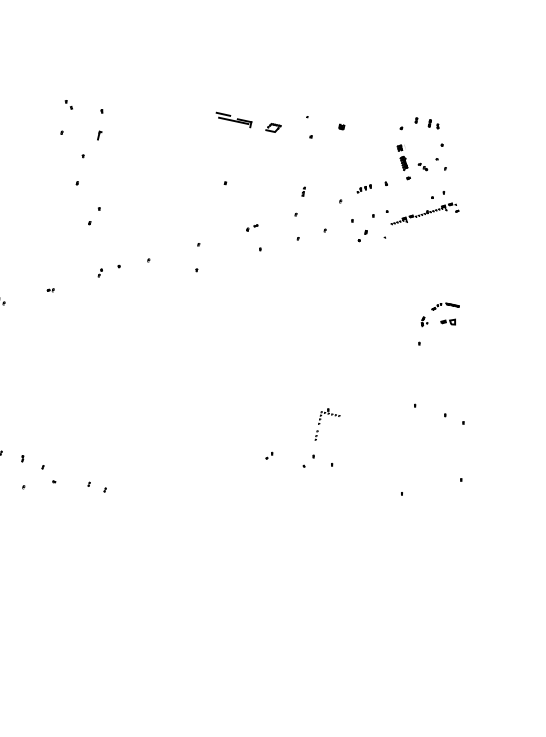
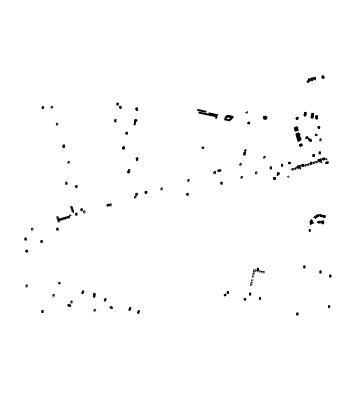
part: (372, 186) -> (315, 78), moved
part: (94, 216) -> (132, 165), size x1.6
part: (437, 322) -> (316, 222), size x0.7

